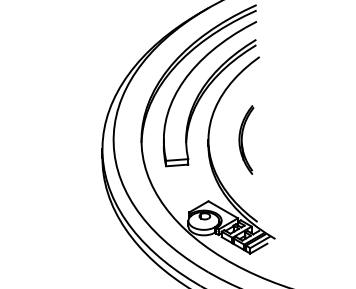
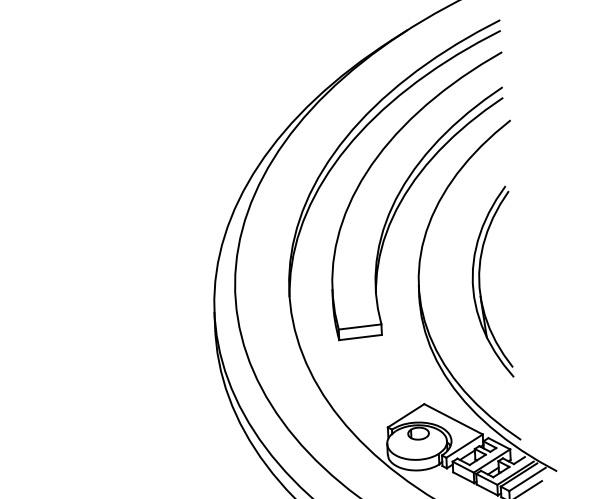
part: (246, 139) -> (492, 281), size x1.43

